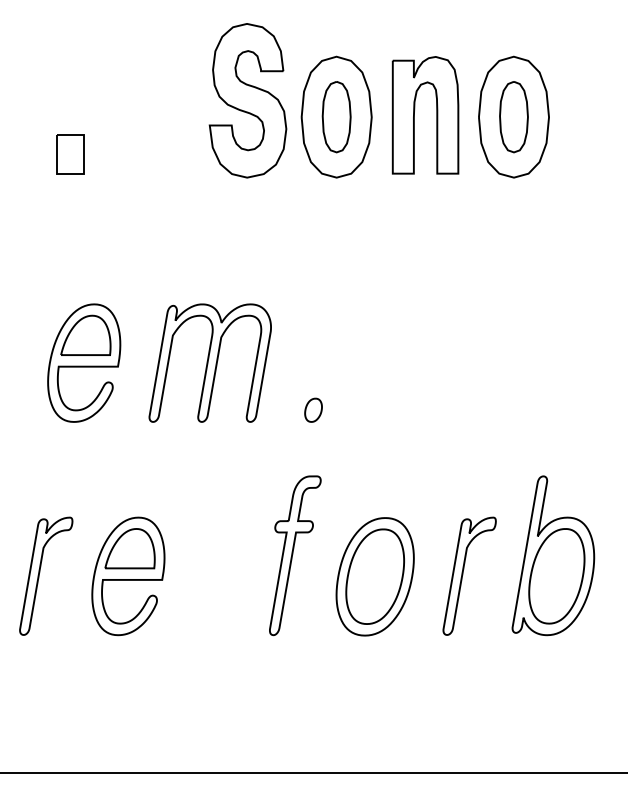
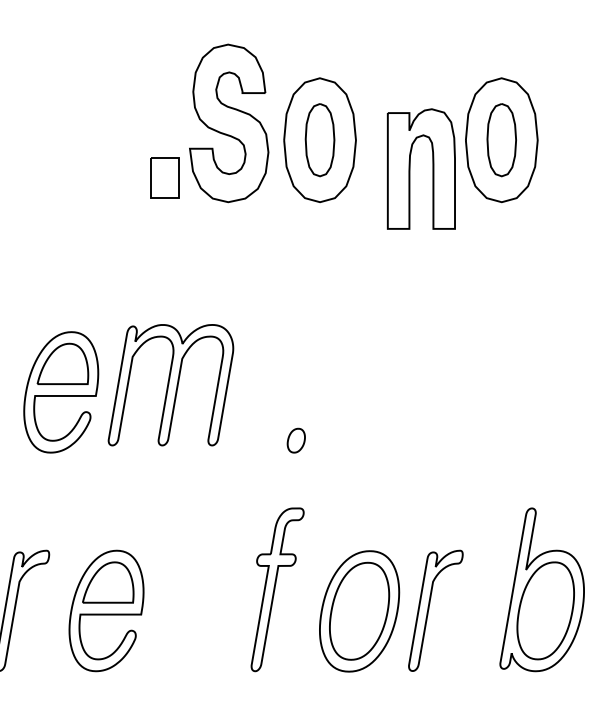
part: (414, 115) -> (410, 169), moved
part: (70, 154) -> (165, 178), moved
part: (209, 362) -> (170, 384), moved
part: (469, 575) -> (435, 610), moved

